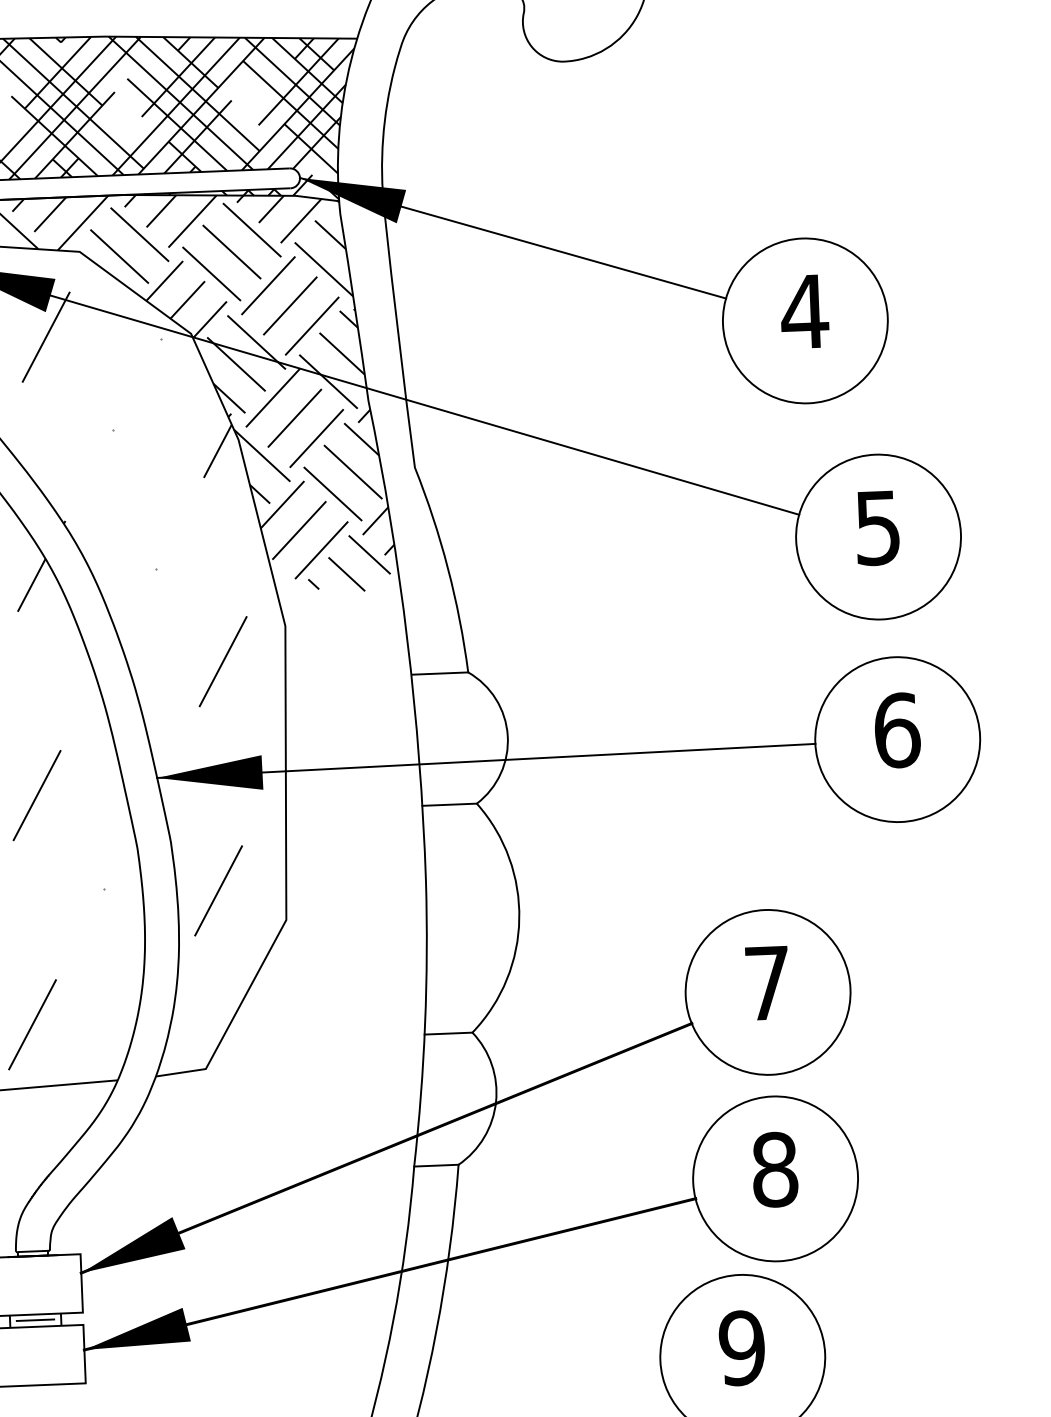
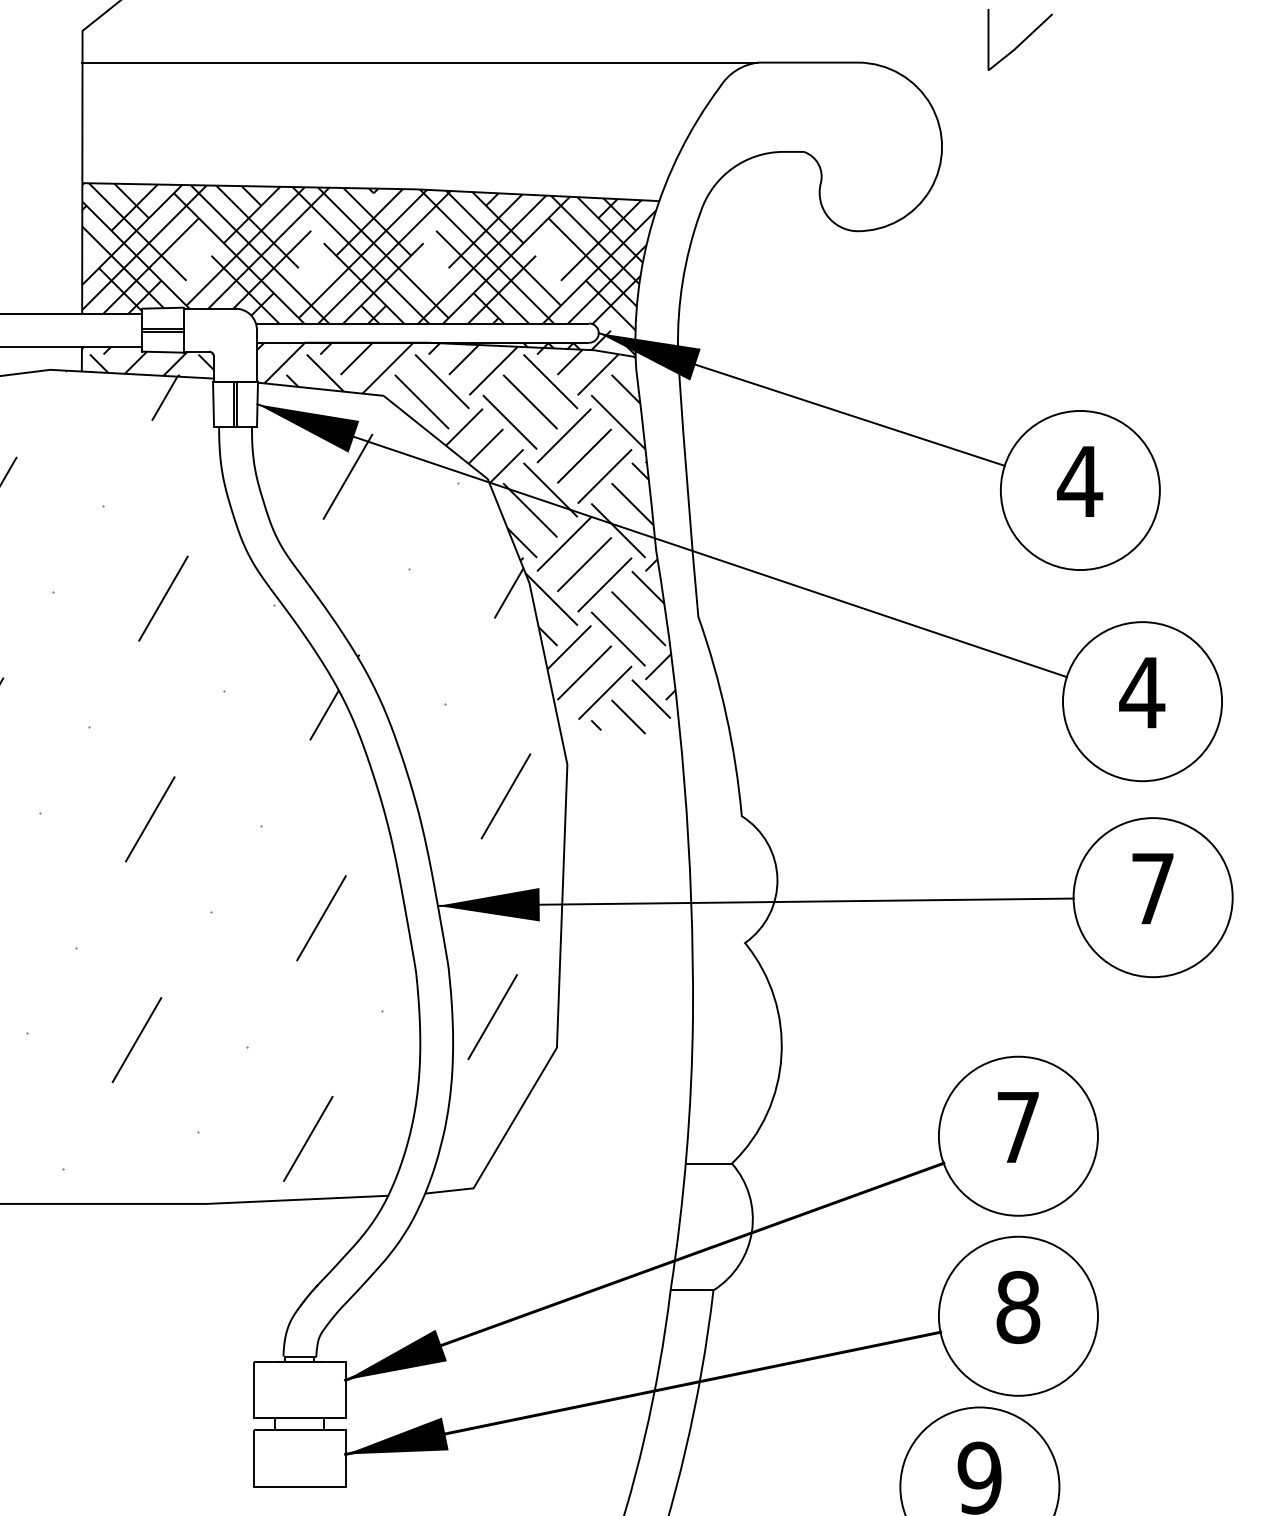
text: (878, 528) -> (1142, 693), 5 -> 4
line: (439, 673) -> (714, 816), removed
text: (897, 730) -> (1153, 888), 6 -> 7
line: (449, 805) -> (718, 943), removed
line: (35, 1319) -> (299, 1423), removed

